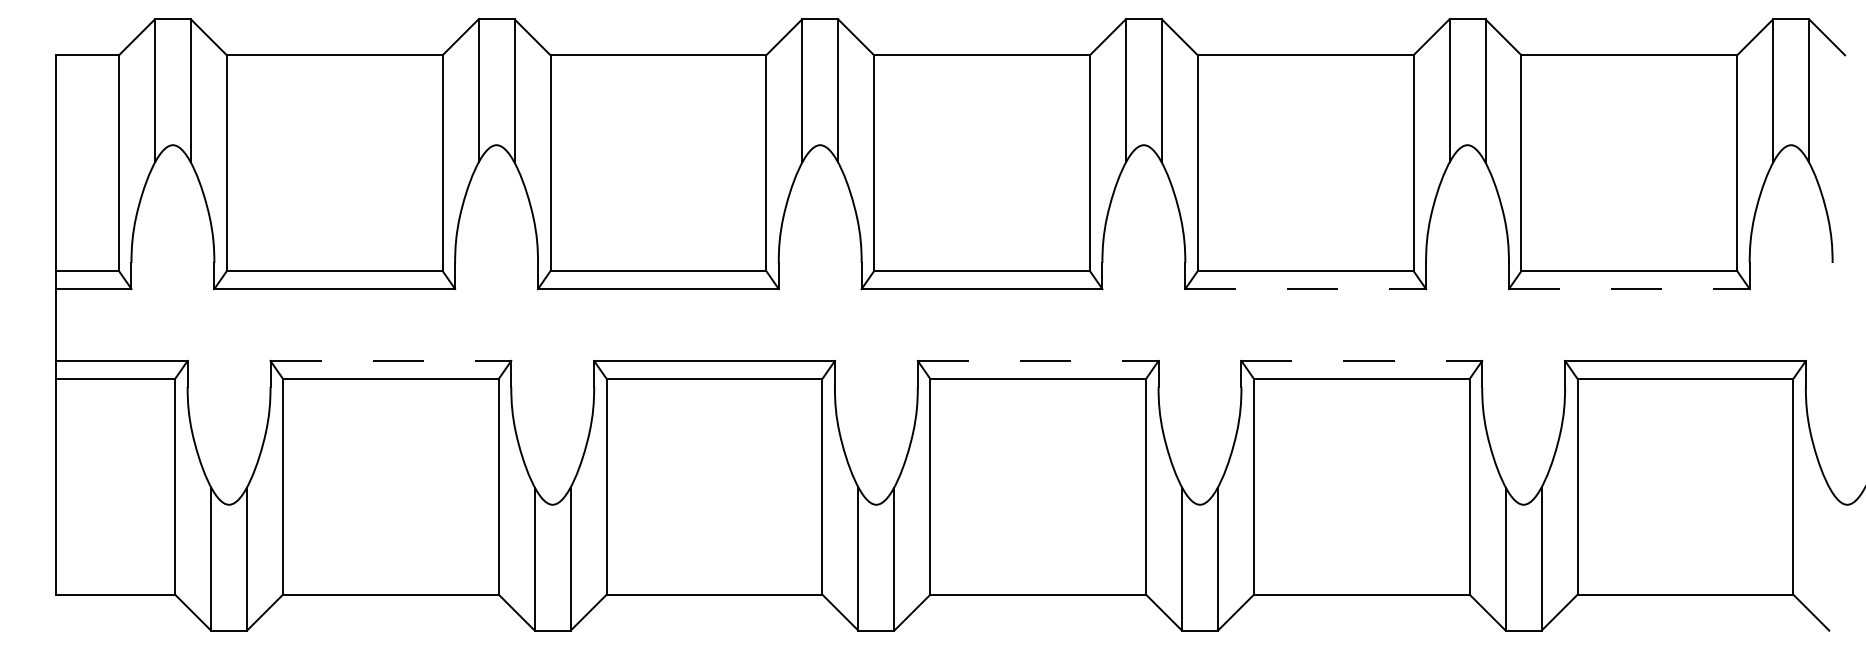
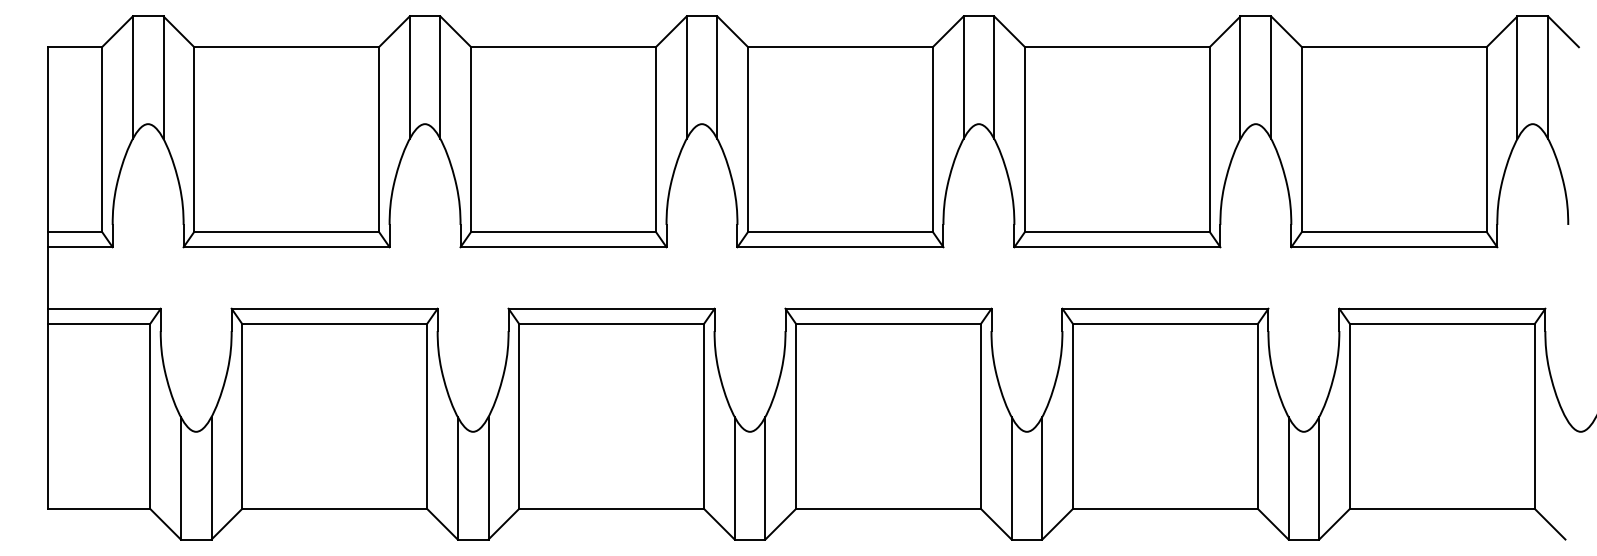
line: (1305, 289) -> (1117, 247), dashed -> solid
line: (1629, 289) -> (1394, 247), dashed -> solid
line: (390, 360) -> (334, 308), dashed -> solid
line: (1038, 360) -> (888, 308), dashed -> solid
line: (1361, 360) -> (1165, 308), dashed -> solid

